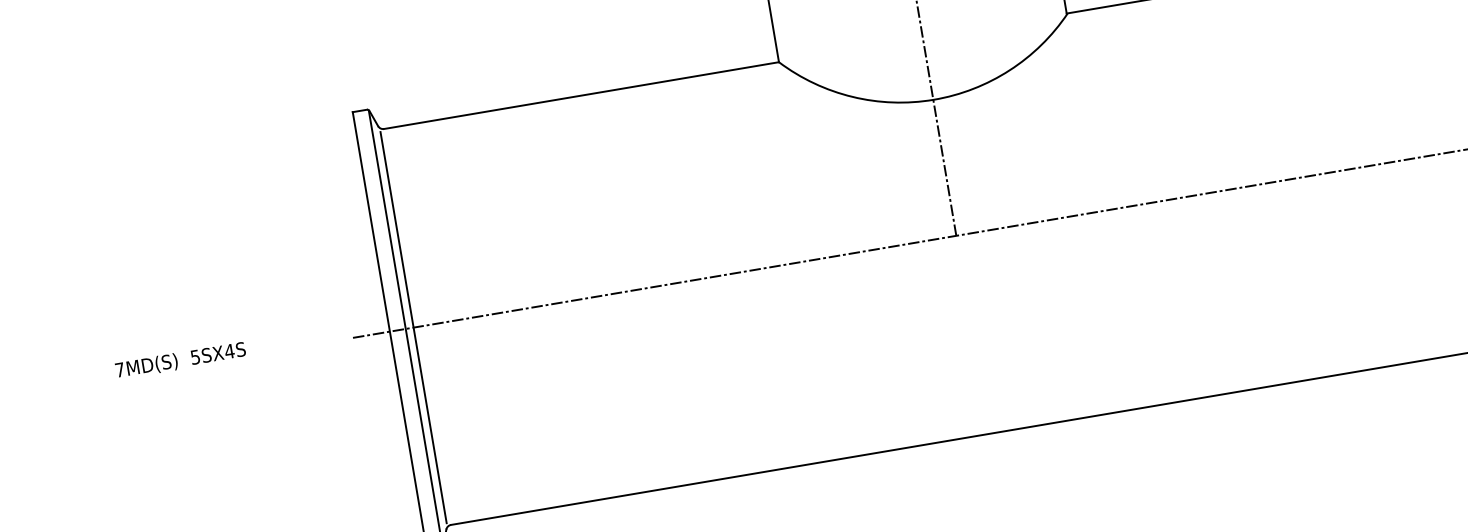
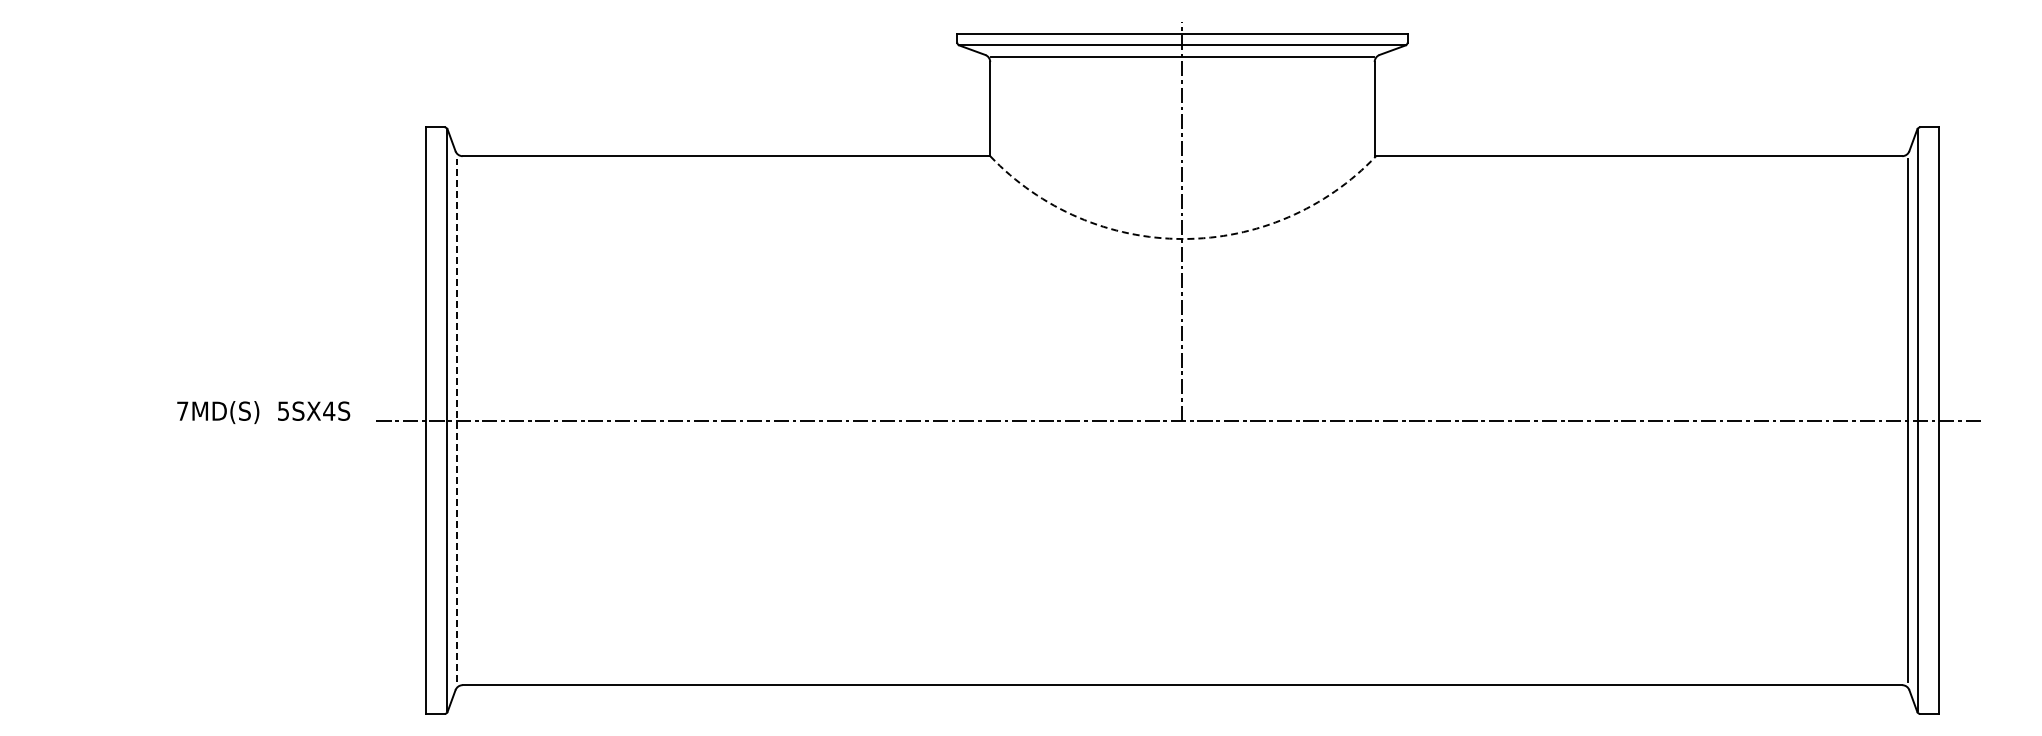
arc: (934, 100) -> (1183, 239), solid -> dashed
line: (413, 327) -> (457, 420), solid -> dashed
text: (180, 360) -> (263, 412), moved

